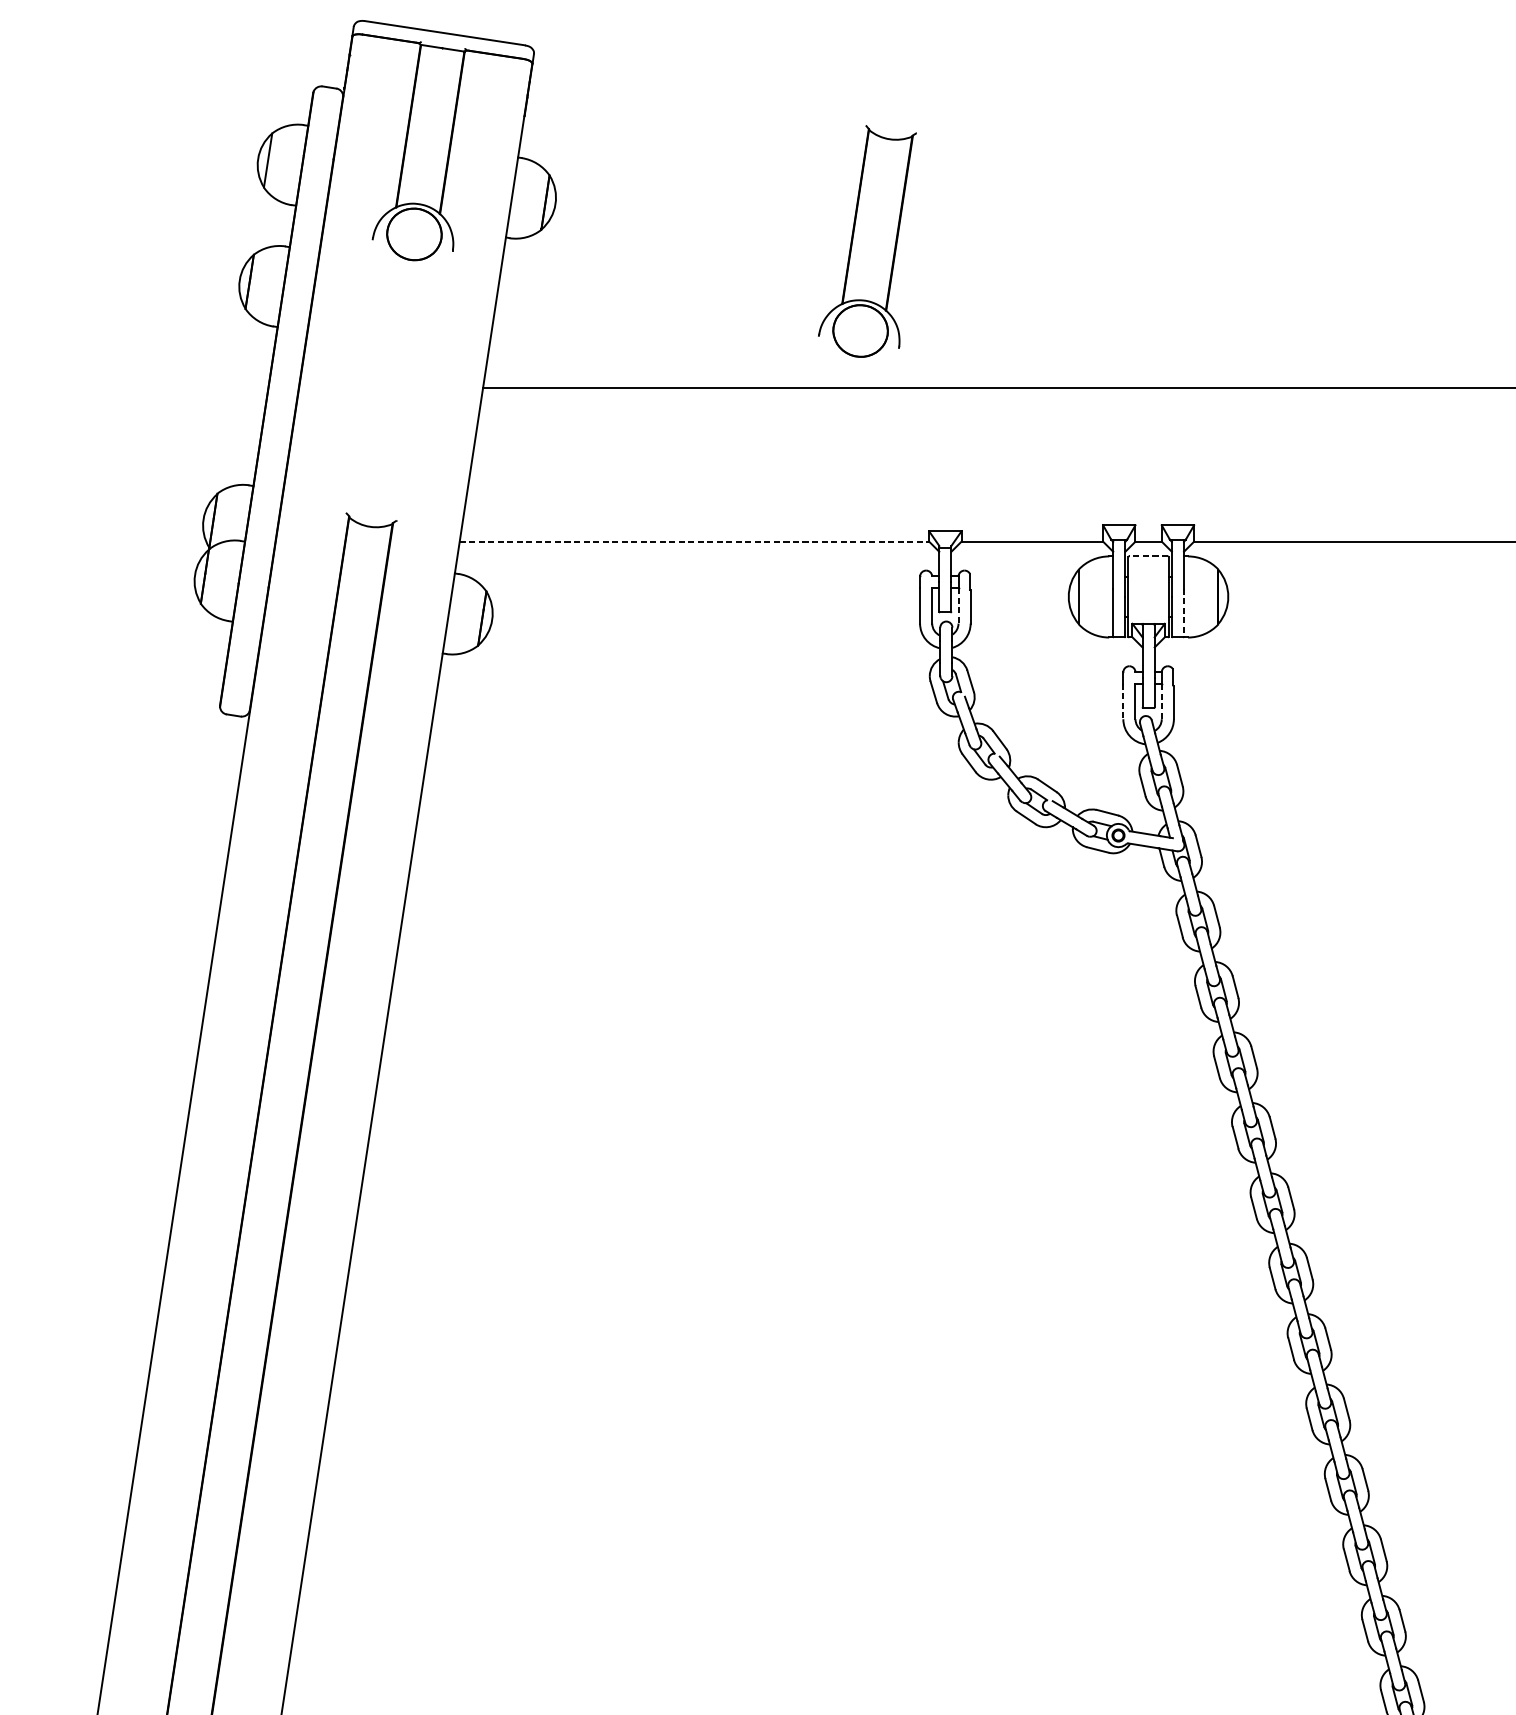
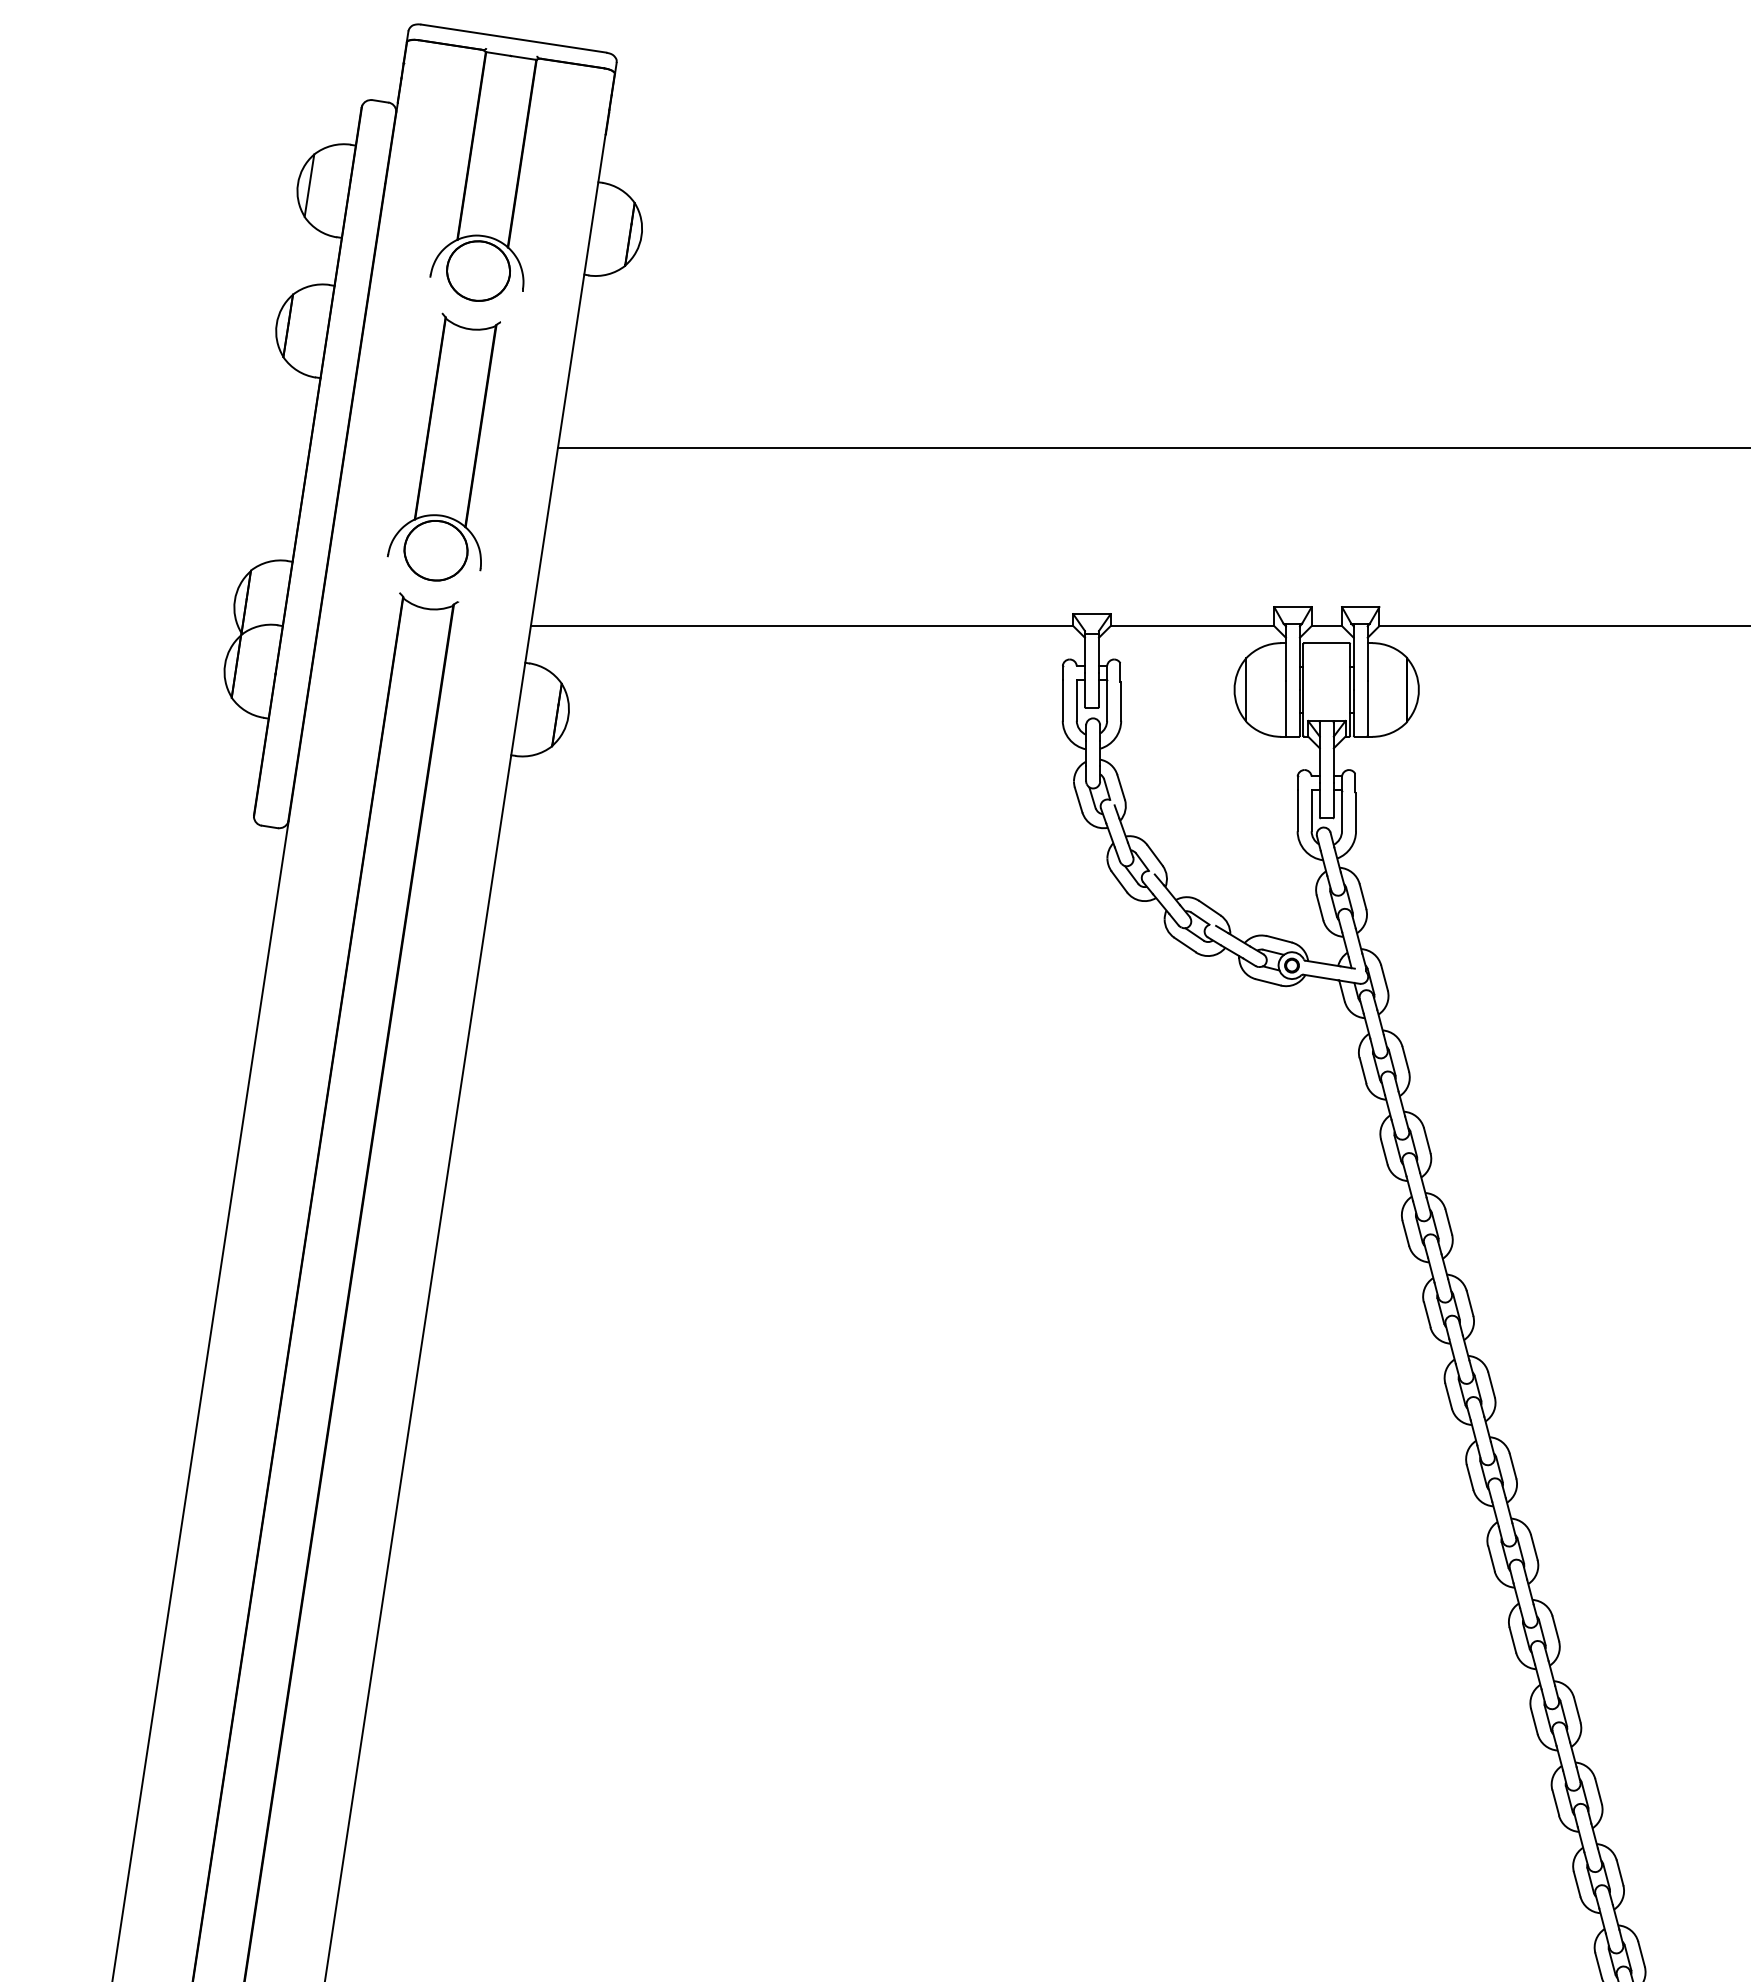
part: (867, 240) -> (443, 446), moved
line: (694, 542) -> (802, 626), dashed -> solid
line: (1148, 556) -> (1326, 643), dashed -> solid
line: (958, 606) -> (1107, 700), dashed -> solid
line: (1183, 613) -> (1367, 709), dashed -> solid
line: (1123, 702) -> (1297, 811), dashed -> solid
line: (1162, 702) -> (1342, 811), dashed -> solid

